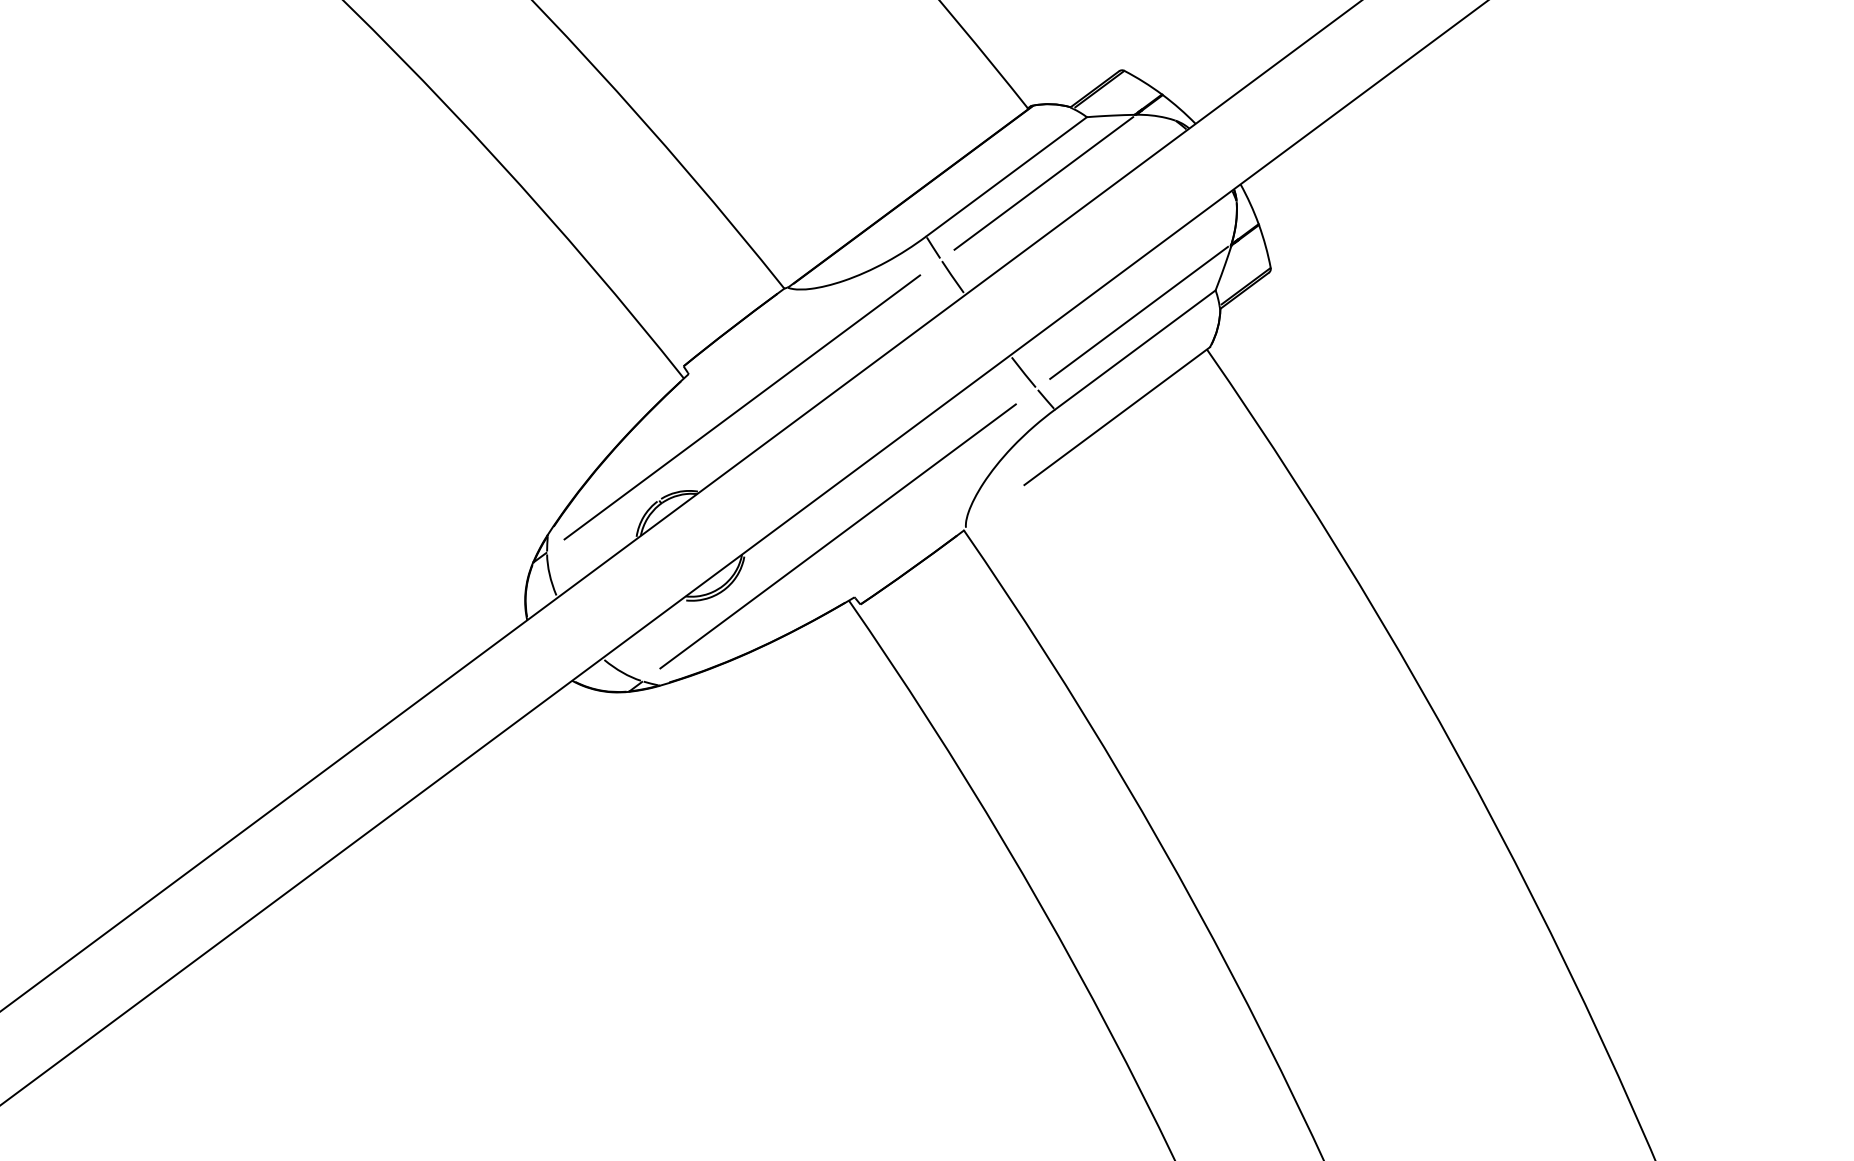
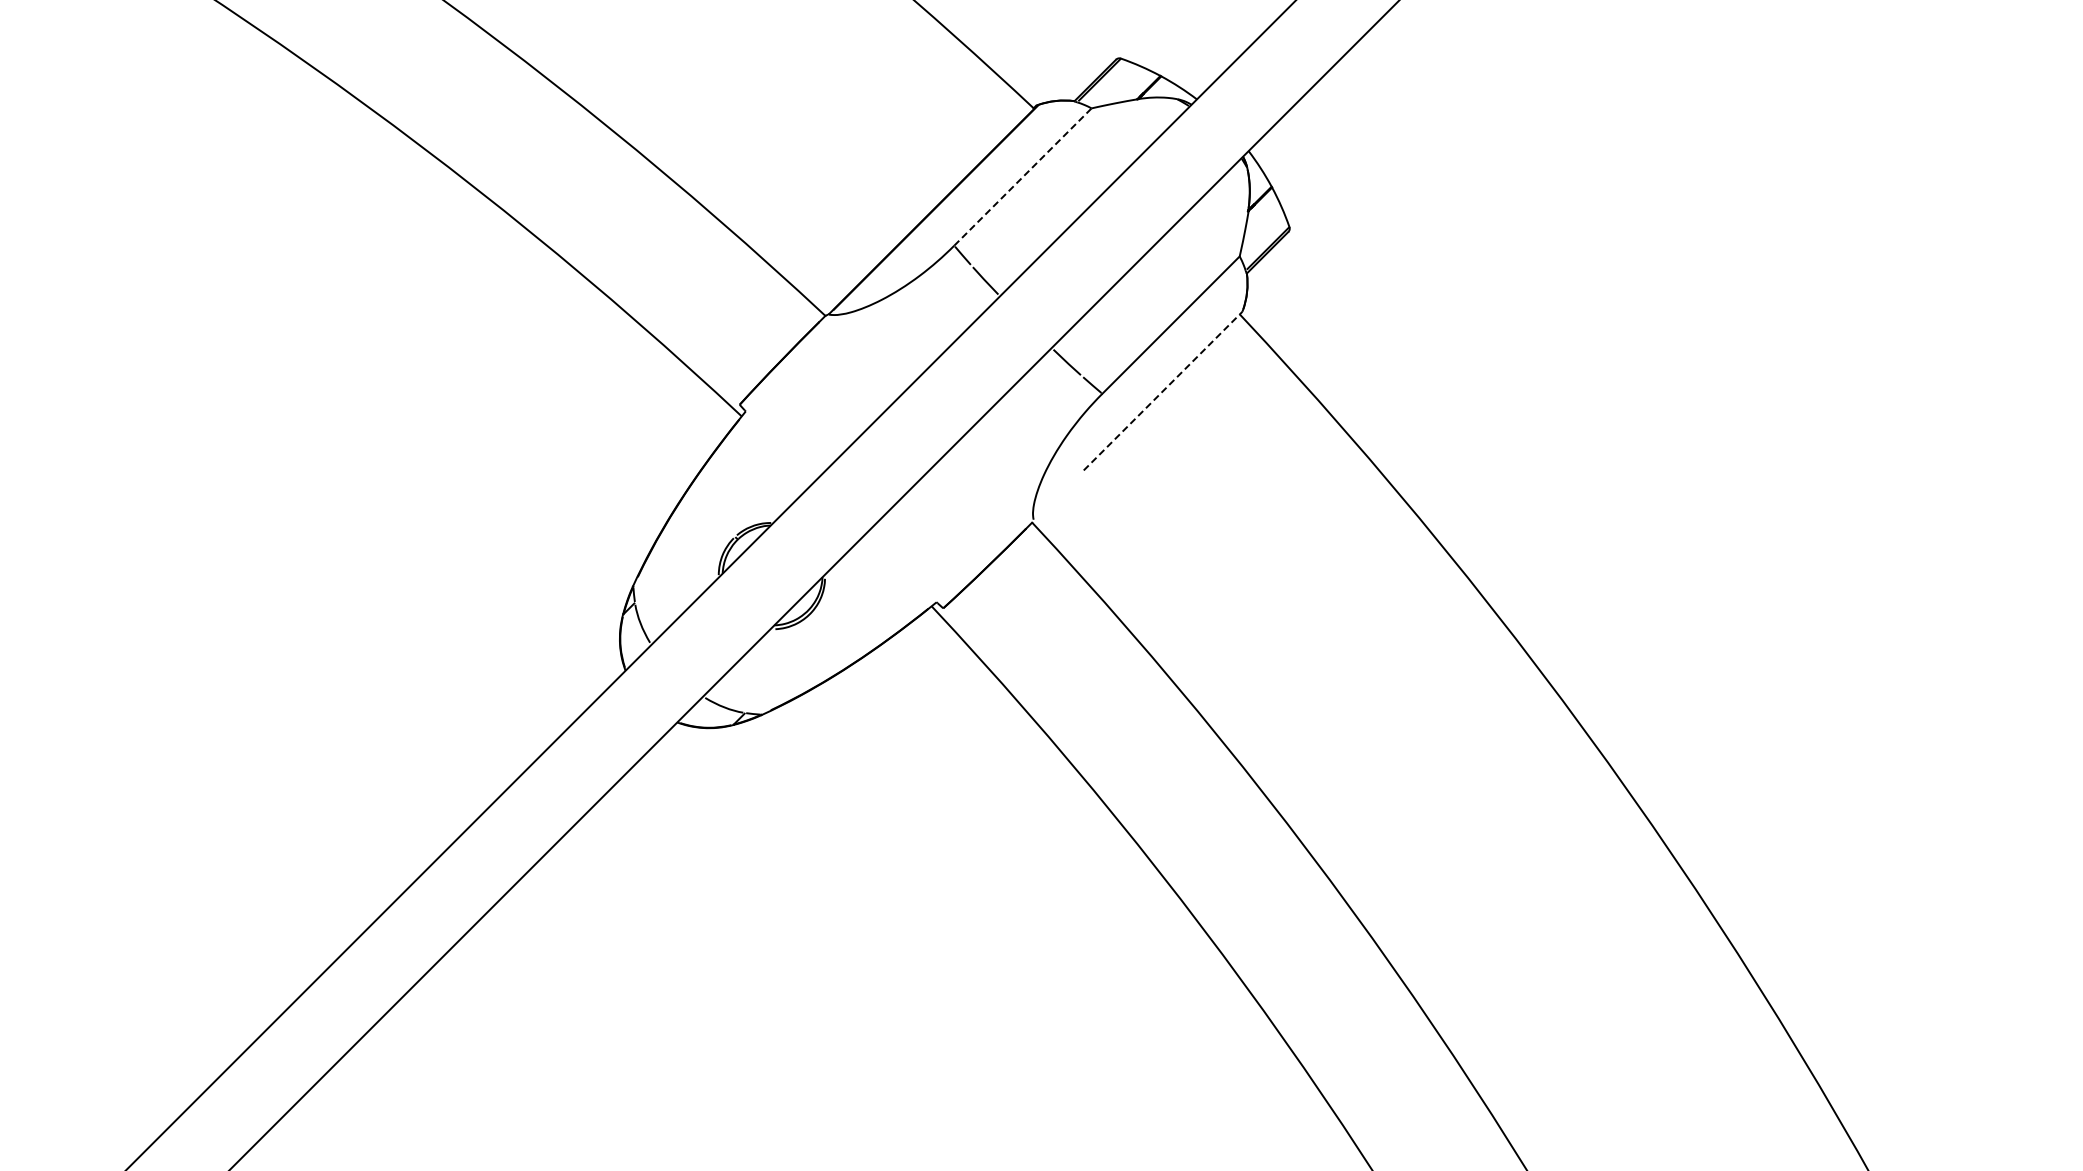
line: (1007, 176) -> (1023, 176), solid -> dashed
line: (1043, 182) -> (1059, 177), removed
line: (1139, 312) -> (1169, 288), removed
line: (741, 406) -> (801, 435), removed
line: (1117, 415) -> (1163, 390), solid -> dashed
line: (838, 536) -> (912, 546), removed

